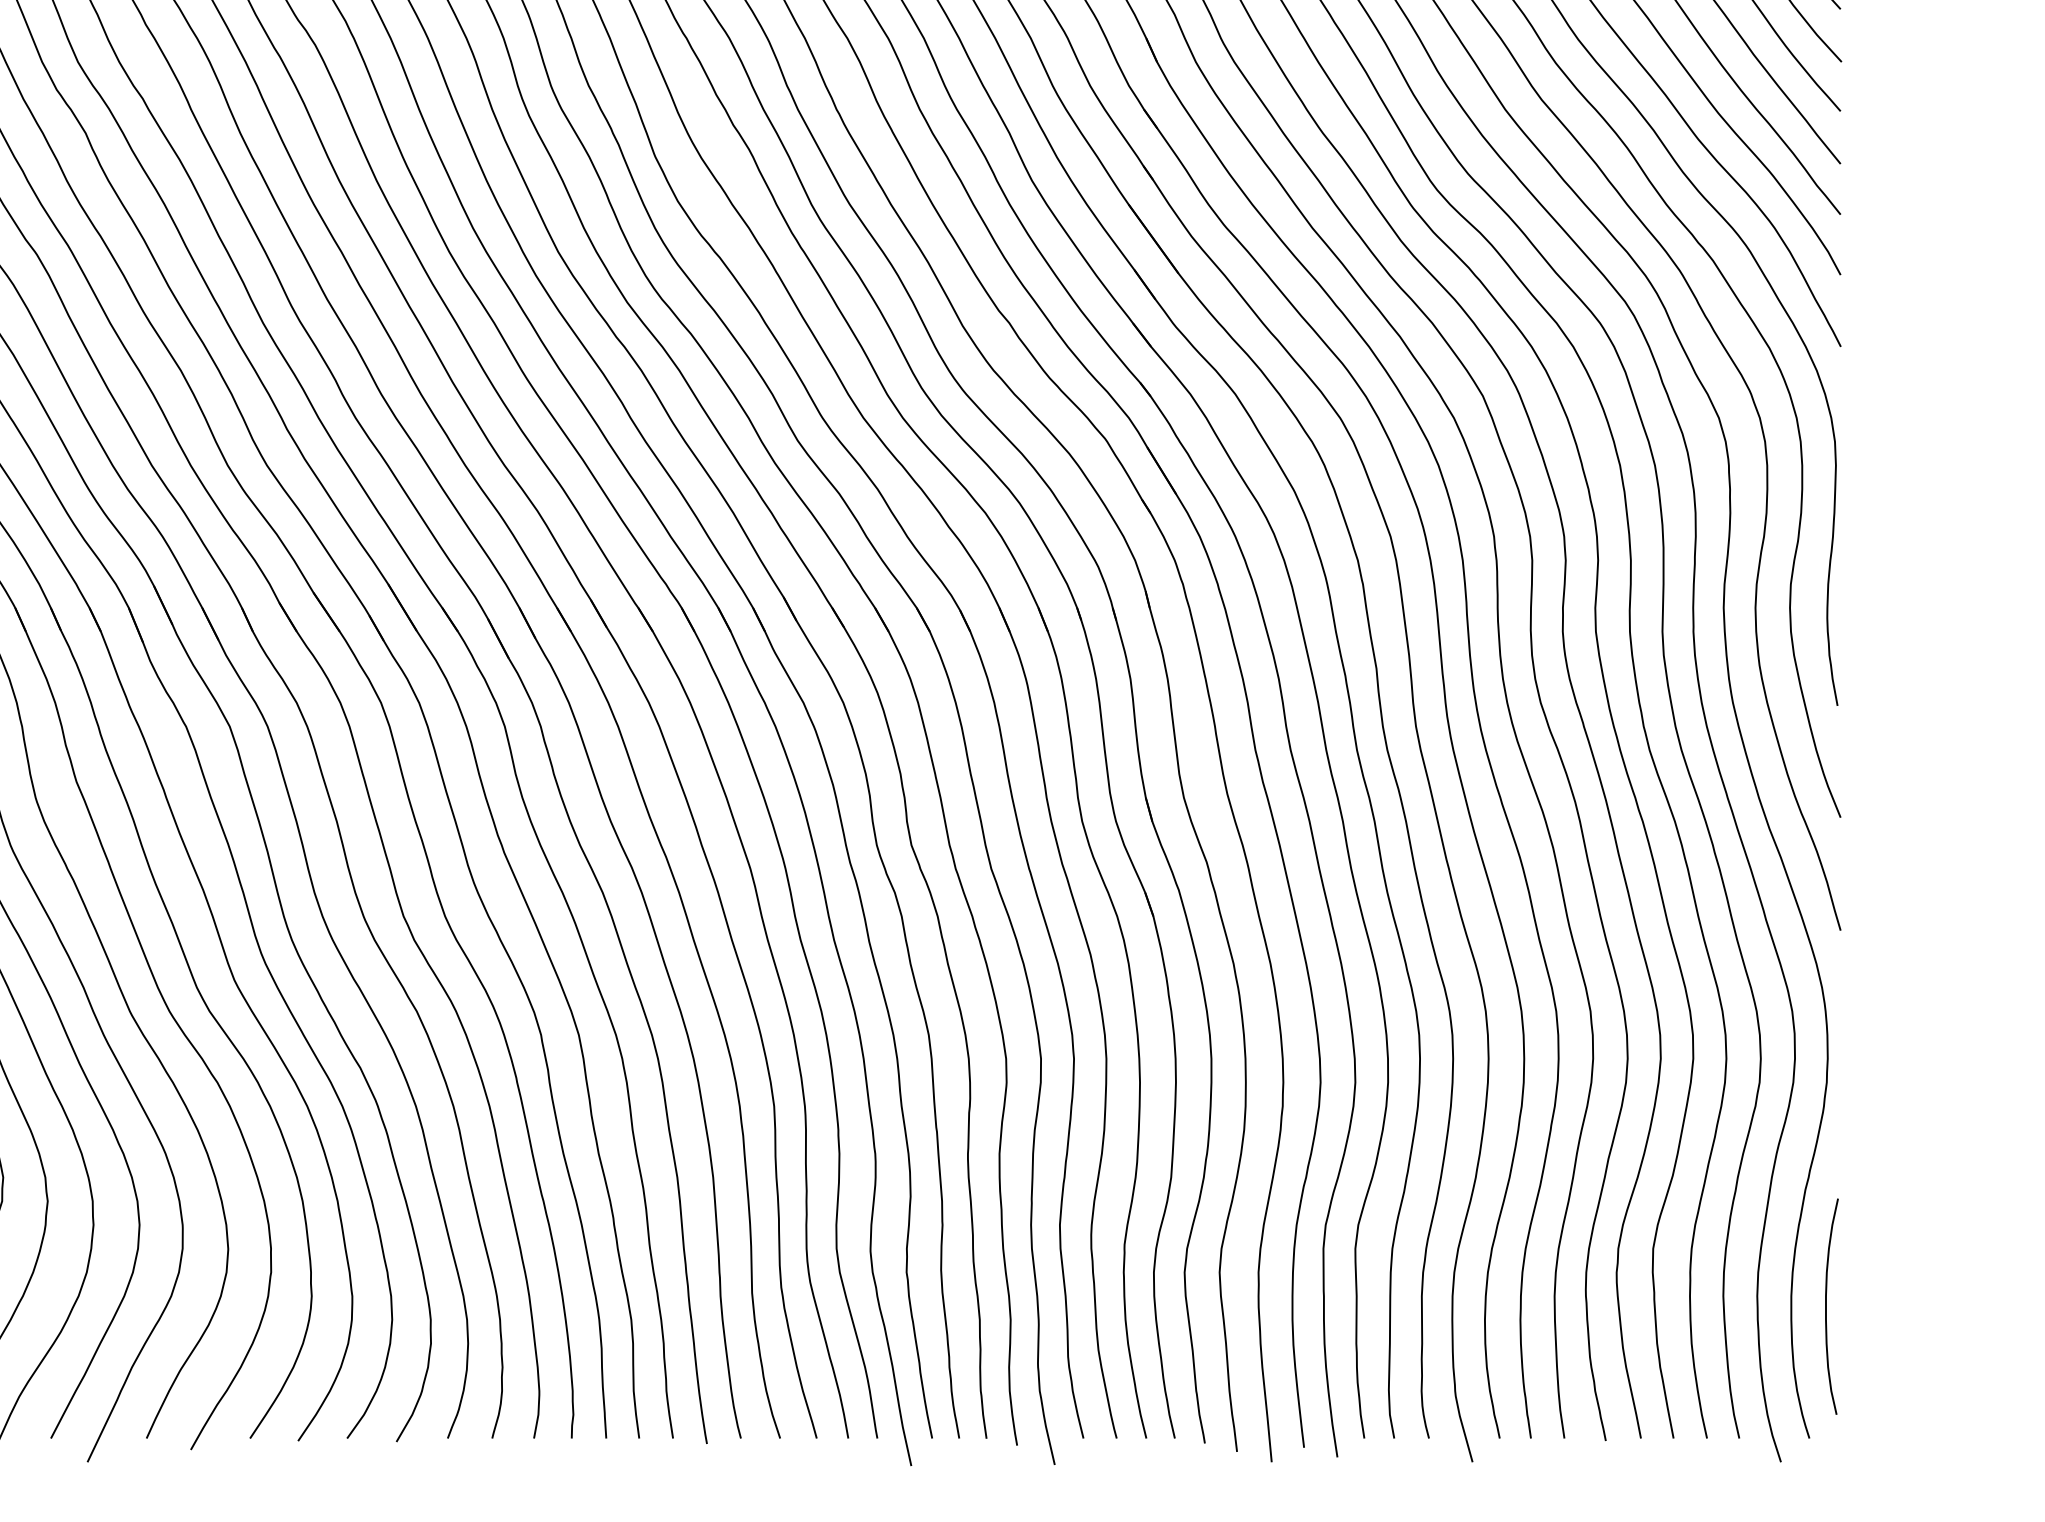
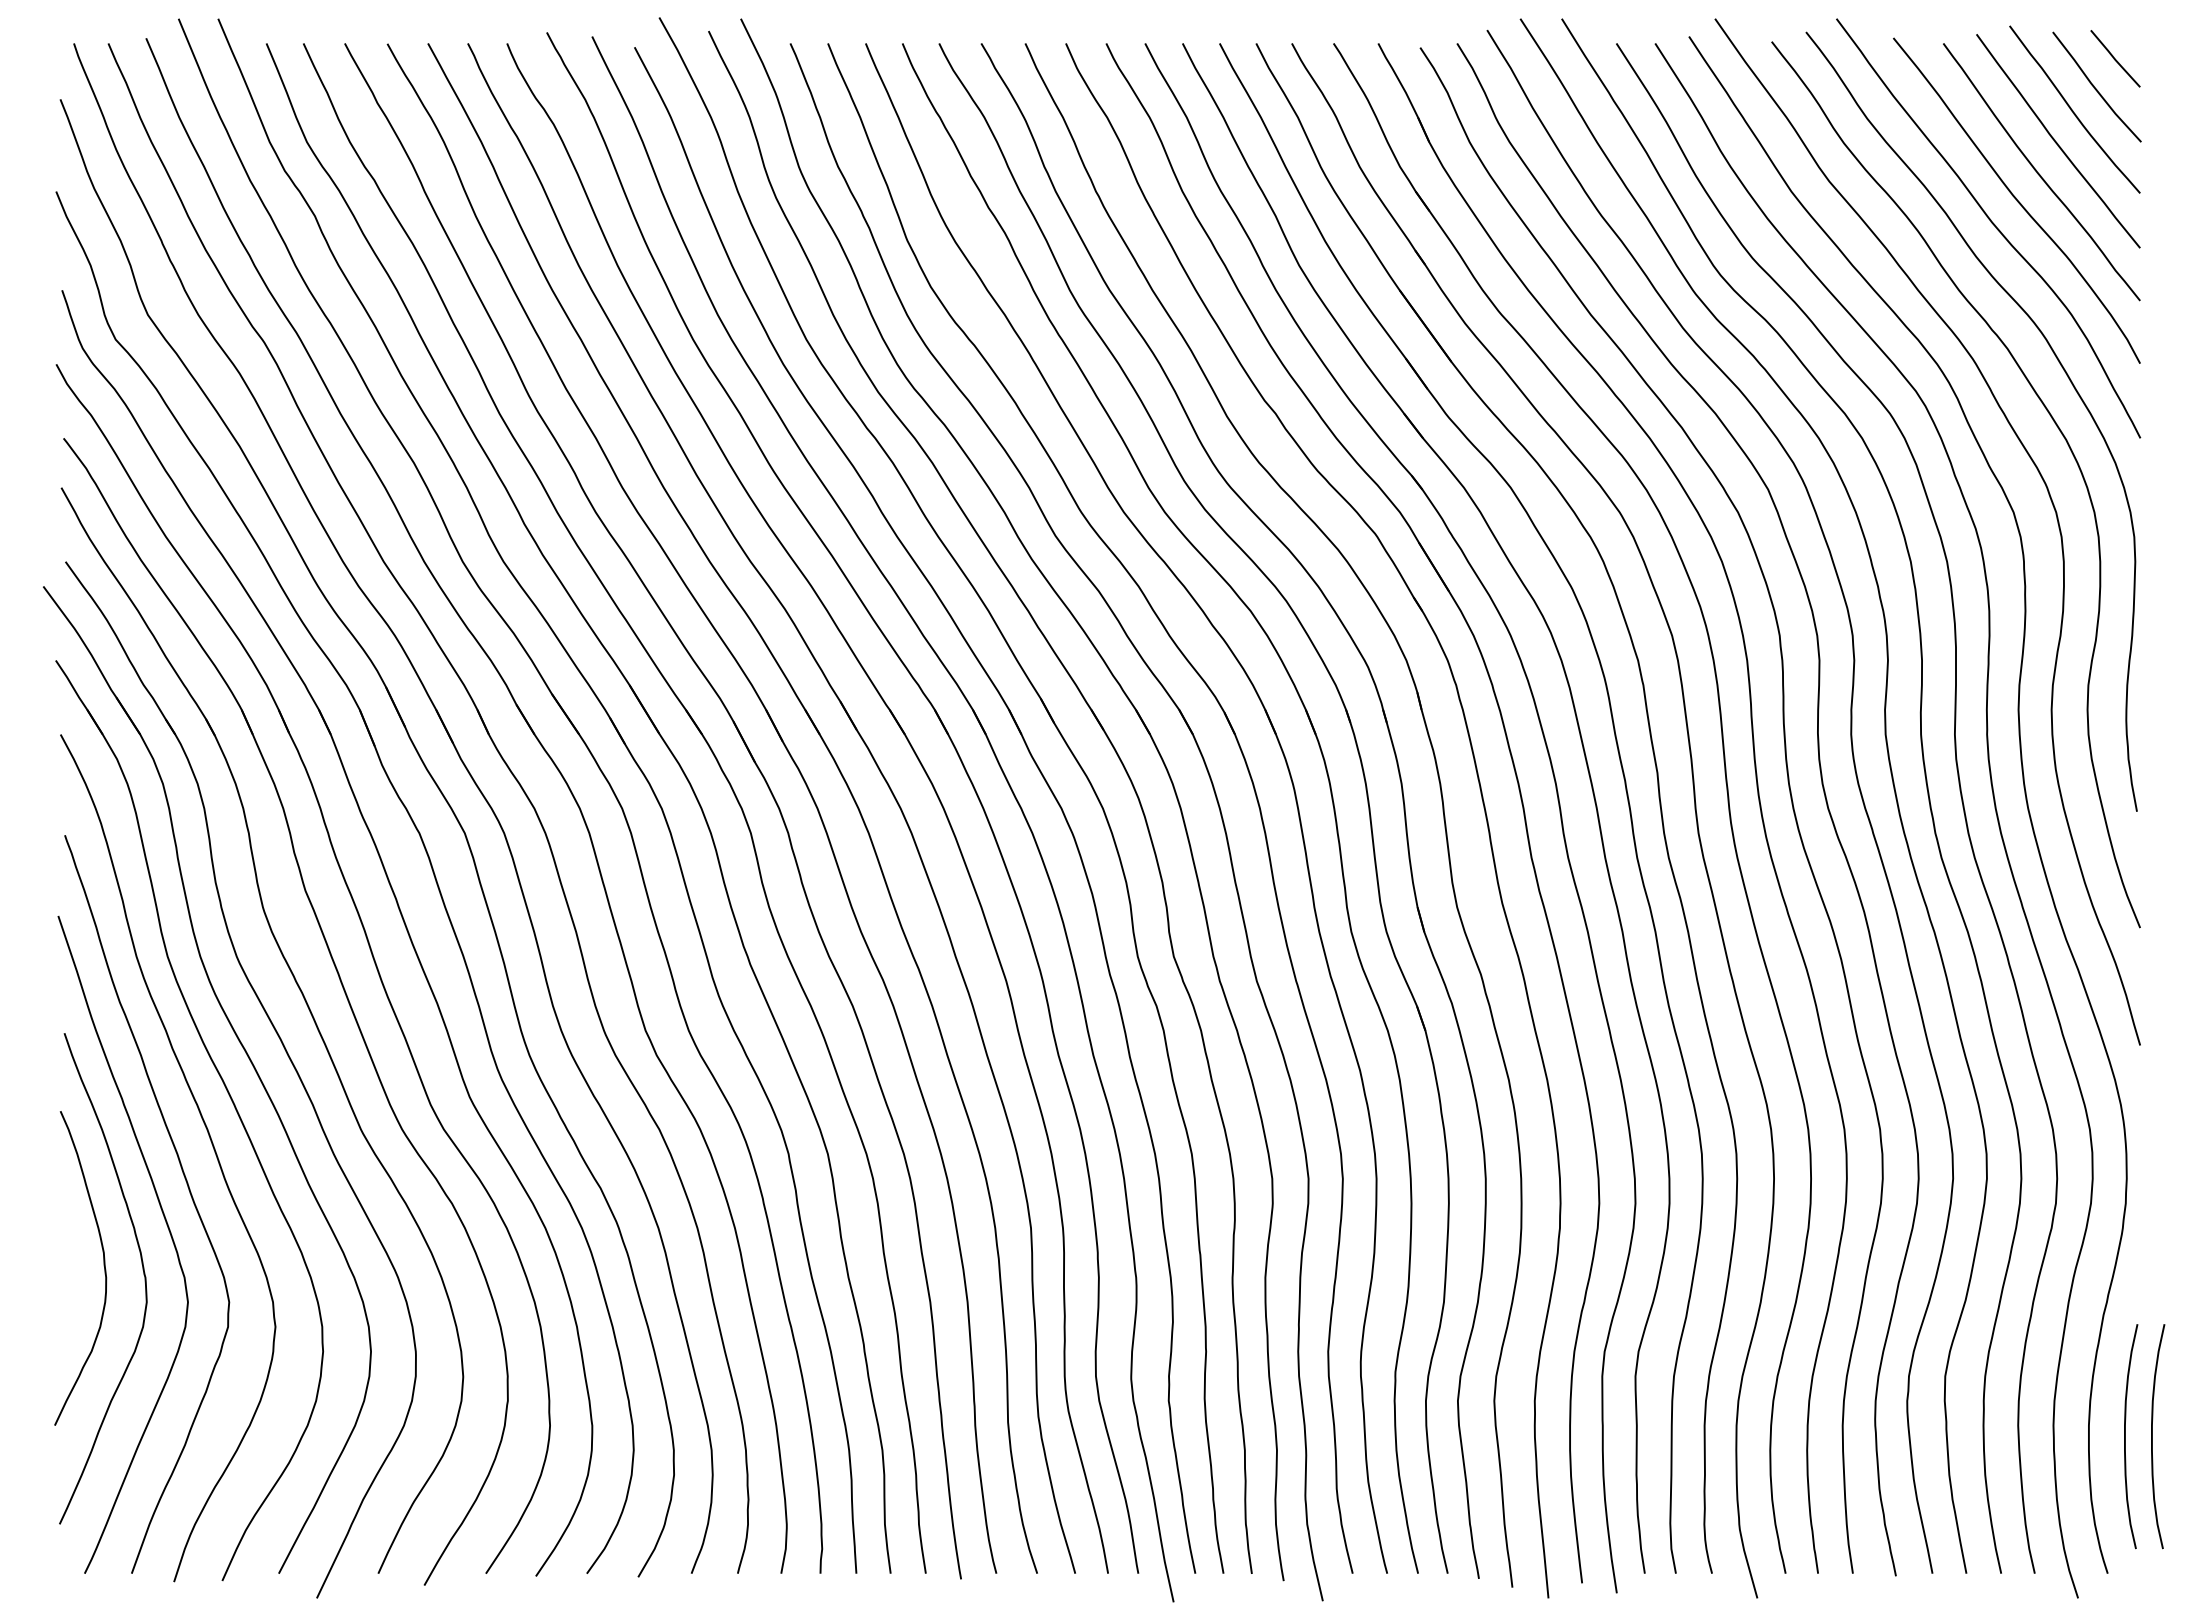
curve: (1852, 1306) -> (2152, 1436), added

